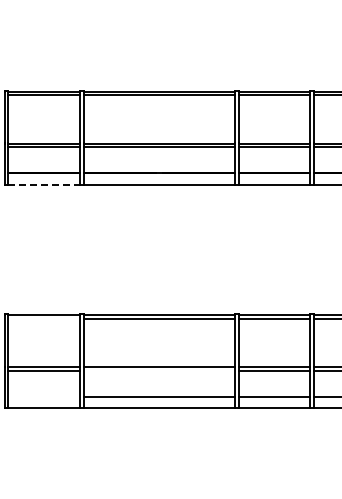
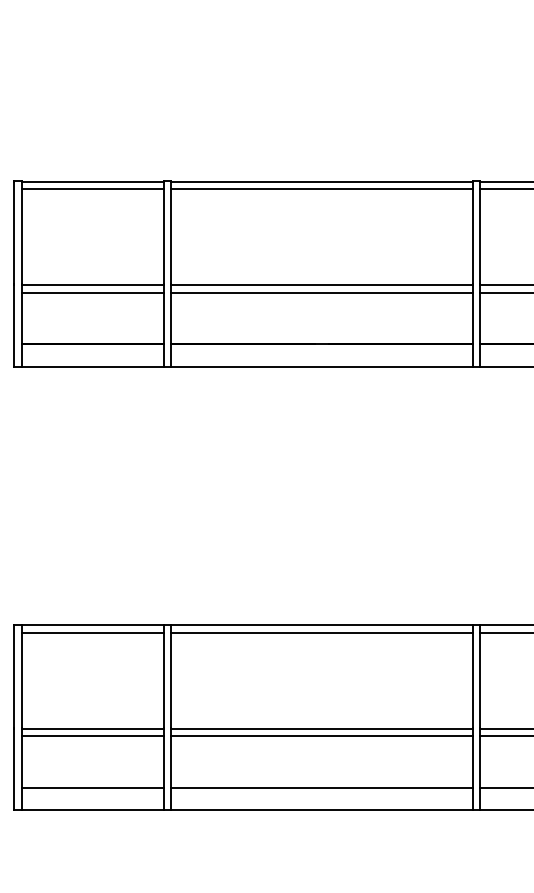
line: (44, 184) -> (93, 366), dashed -> solid
line: (43, 318) -> (91, 632), added
line: (159, 370) -> (322, 736), added
line: (43, 396) -> (91, 787), added

